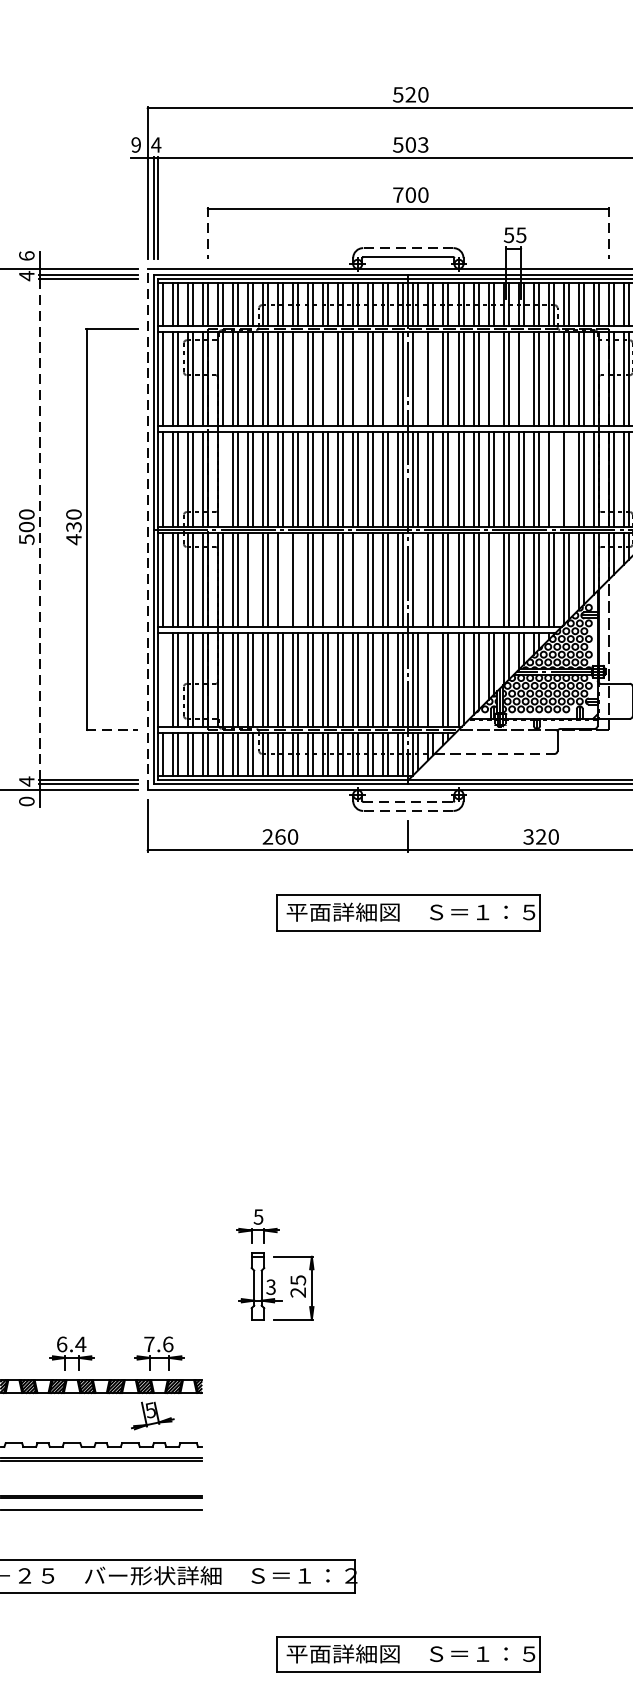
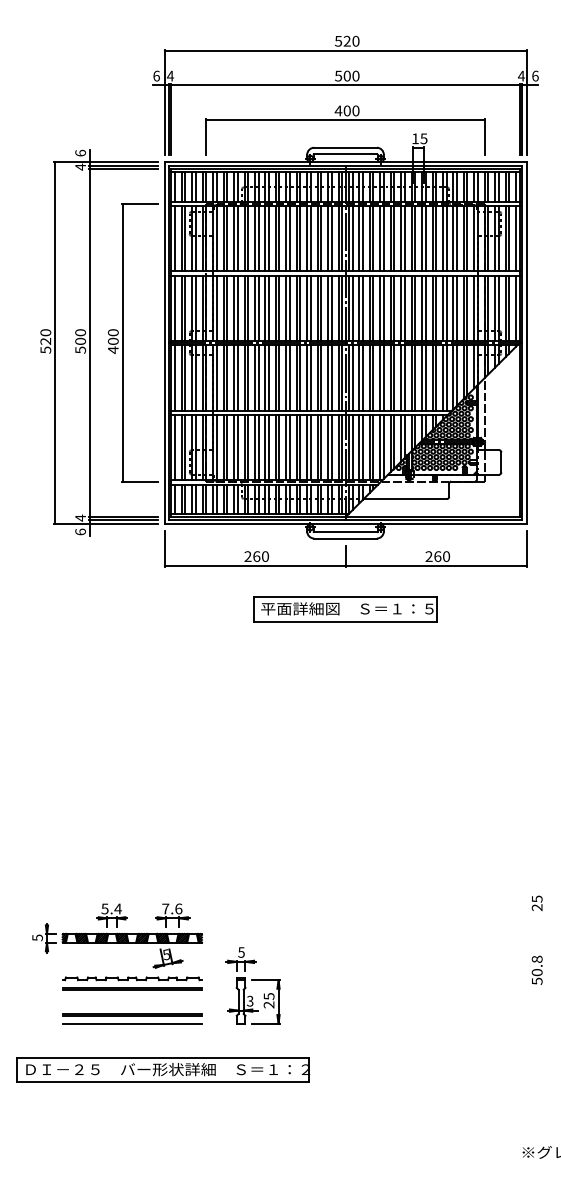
text: (136, 144) -> (156, 75), 9 -> 6
text: (422, 144) -> (355, 75), 503 -> 500
text: (398, 194) -> (338, 110), 700 -> 400
line: (208, 233) -> (206, 137), dashed -> solid
line: (608, 233) -> (484, 137), dashed -> solid
text: (509, 234) -> (415, 138), 55 -> 15
line: (408, 247) -> (345, 147), dashed -> solid
line: (297, 378) -> (268, 238), added
line: (327, 378) -> (289, 238), added
line: (357, 378) -> (310, 238), added
line: (388, 378) -> (331, 238), added
line: (418, 378) -> (352, 238), added
line: (432, 378) -> (362, 238), added
line: (493, 378) -> (404, 238), added
line: (523, 378) -> (425, 238), added
line: (222, 479) -> (216, 308), added
line: (553, 479) -> (446, 308), added
line: (568, 479) -> (456, 308), added
text: (74, 527) -> (113, 341), 430 -> 400
line: (39, 528) -> (89, 342), dashed -> solid
line: (147, 528) -> (164, 342), dashed -> solid
line: (252, 579) -> (237, 377), added
line: (282, 579) -> (258, 377), added
line: (297, 579) -> (268, 377), added
line: (327, 579) -> (289, 377), added
line: (357, 579) -> (310, 377), added
line: (418, 579) -> (352, 377), added
line: (493, 579) -> (404, 377), added
line: (162, 679) -> (174, 447), added
line: (432, 679) -> (362, 447), added
line: (111, 730) -> (139, 482), dashed -> solid
line: (494, 753) -> (405, 498), dashed -> solid
text: (26, 800) -> (80, 531), 0 -> 6
line: (409, 802) -> (346, 532), dashed -> solid
line: (408, 810) -> (345, 538), dashed -> solid
text: (535, 836) -> (433, 556), 320 -> 260
part: (274, 1264) -> (252, 985), moved
text: (61, 1343) -> (104, 908), 6.4 -> 5.4
part: (408, 1654) -> (345, 1124), removed

